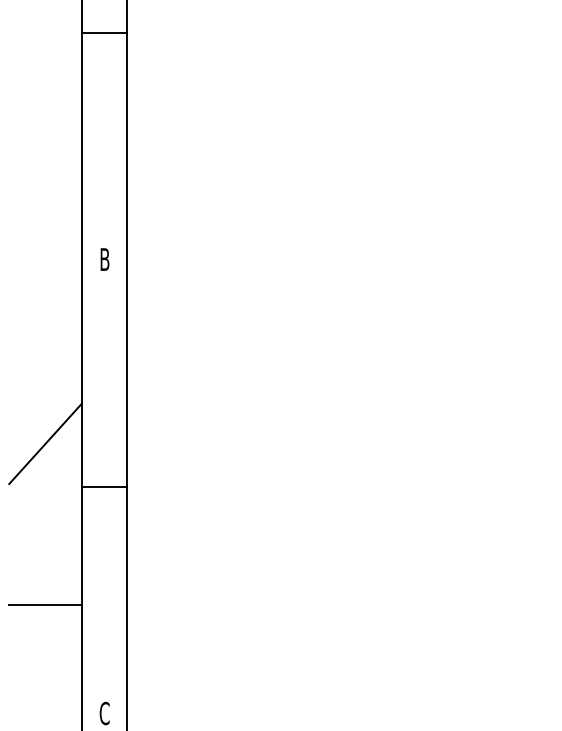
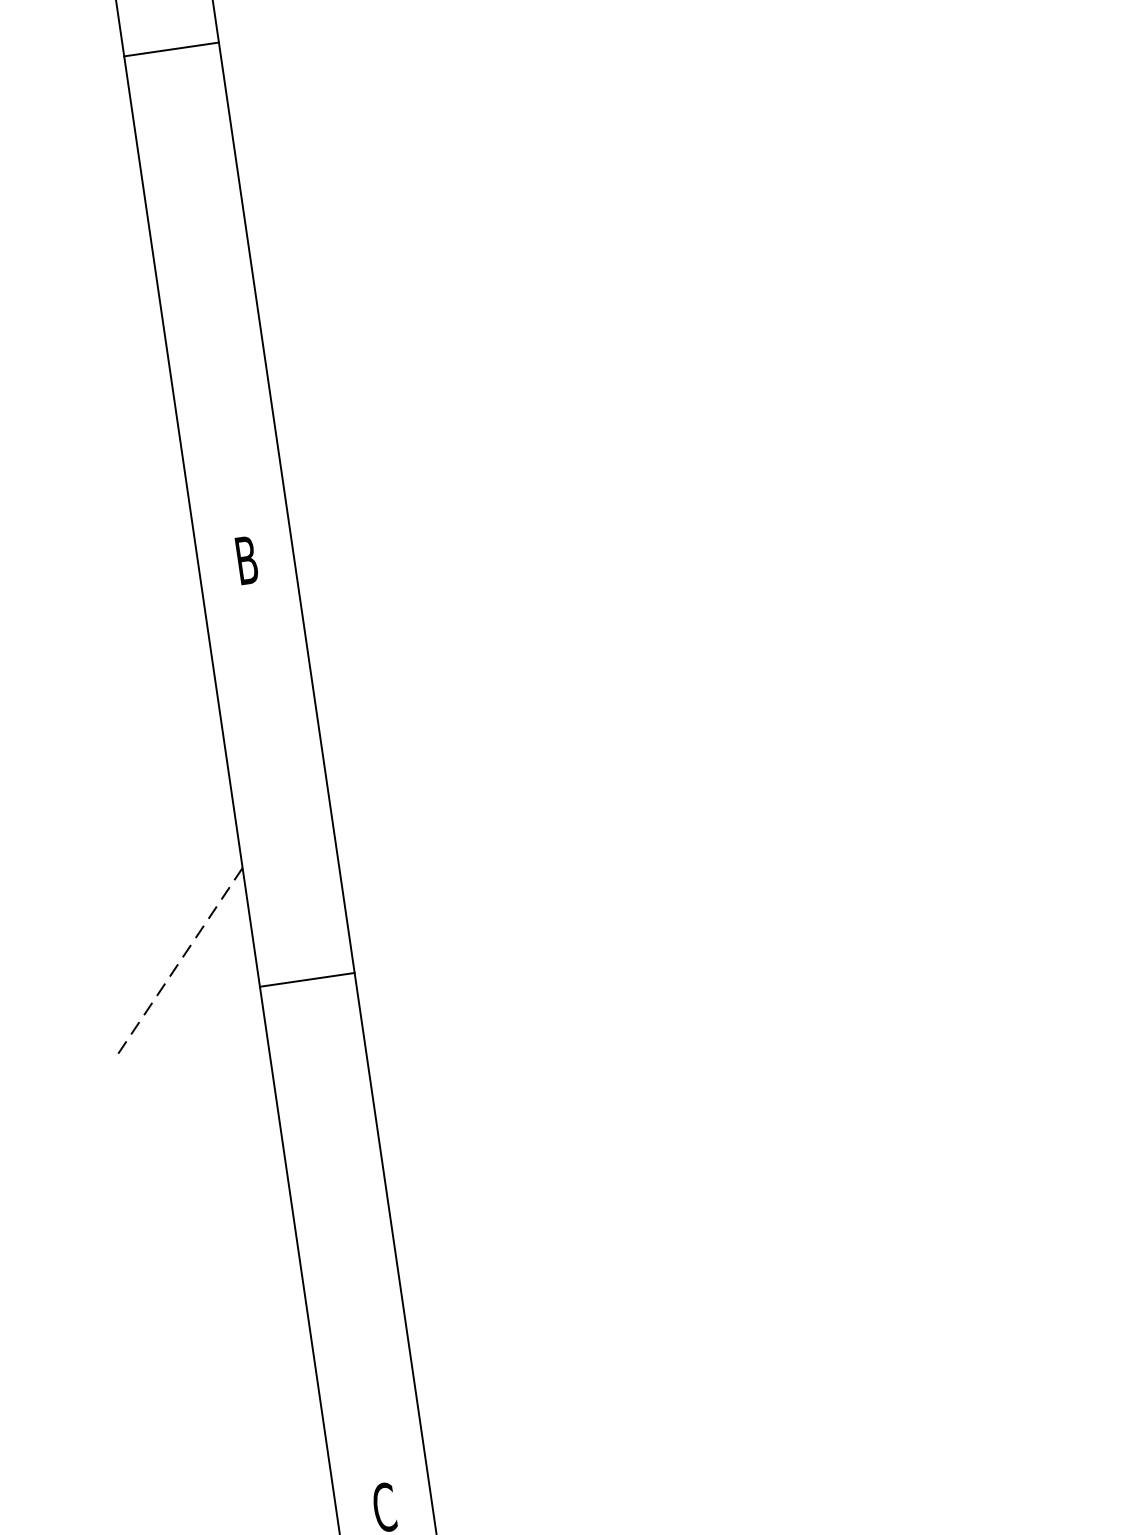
line: (104, 32) -> (171, 49), moved
line: (45, 444) -> (179, 964), solid -> dashed
line: (104, 486) -> (307, 979), moved
line: (45, 604) -> (227, 1298), removed

